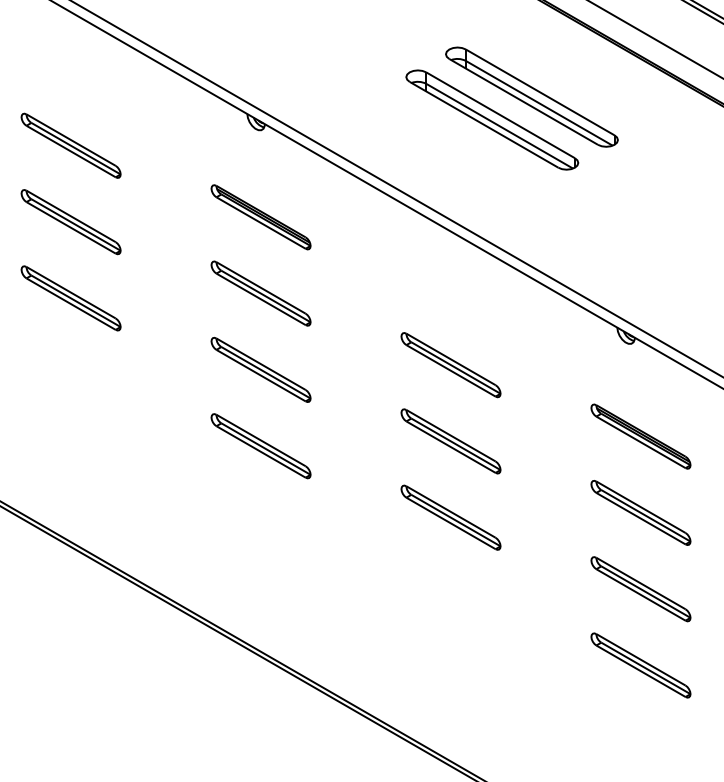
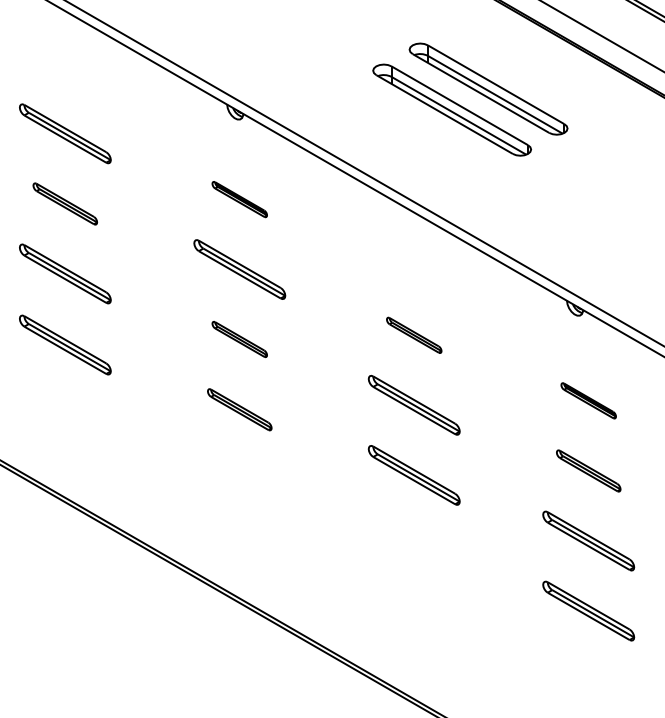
part: (260, 217) -> (239, 199), size x0.6
part: (70, 222) -> (64, 204), size x0.7
part: (450, 365) -> (413, 335), size x0.6
part: (260, 369) -> (239, 339), size x0.6
part: (70, 375) -> (64, 344), added
part: (640, 436) -> (588, 400), size x0.6
part: (260, 446) -> (239, 409), size x0.7
part: (640, 512) -> (588, 470), size x0.7

